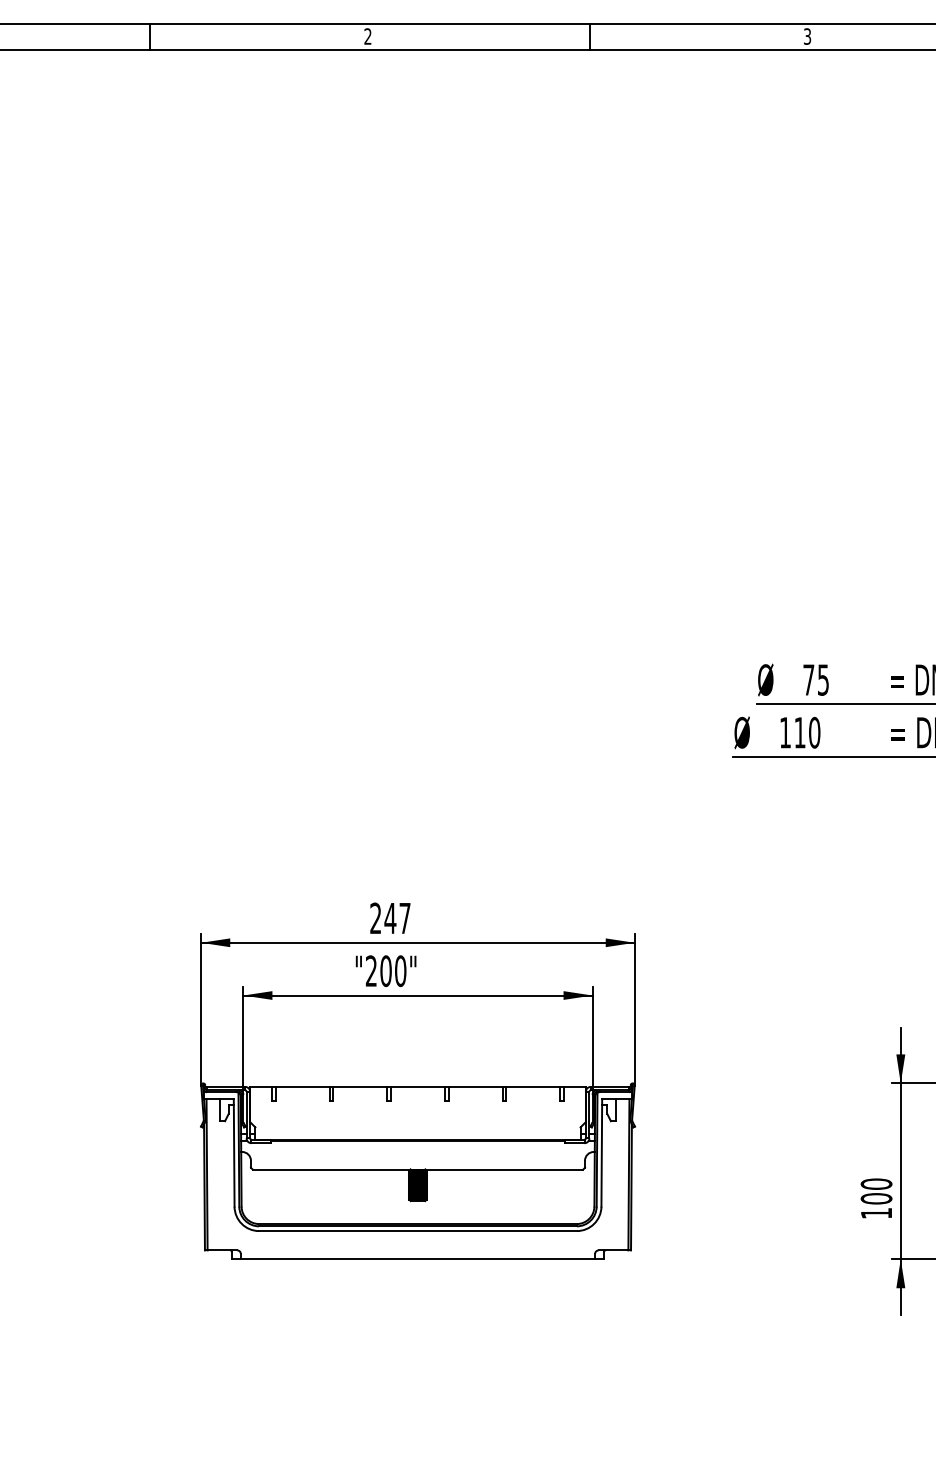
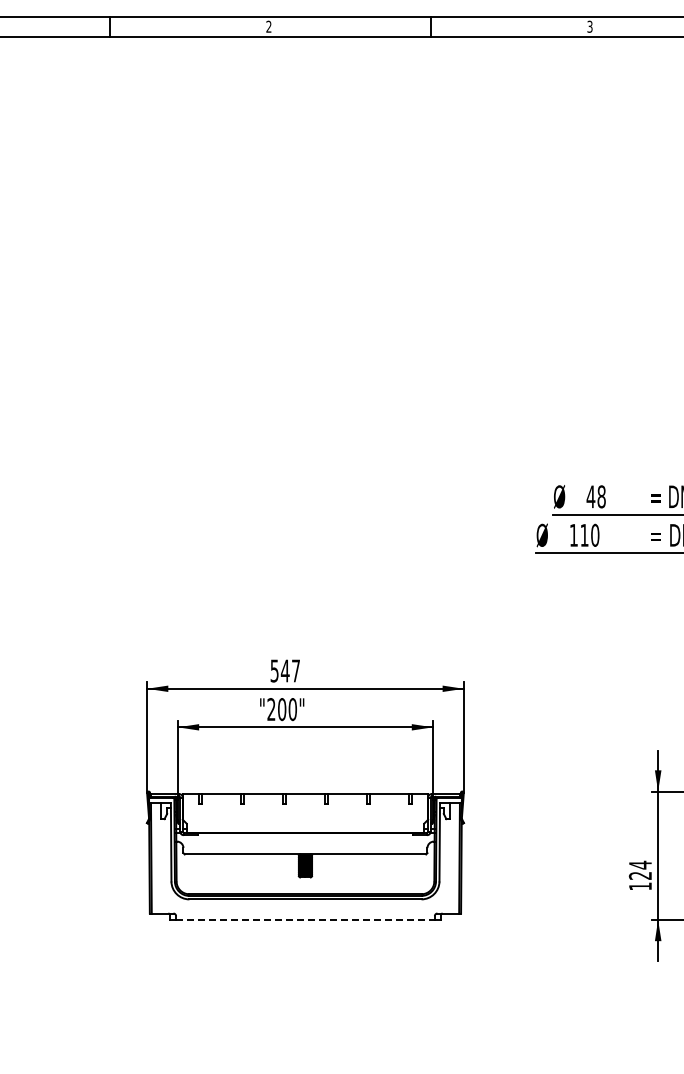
text: (815, 679) -> (595, 496), 75 -> 48
text: (375, 917) -> (274, 670), 247 -> 547
text: (876, 1190) -> (640, 869), 100 -> 124
line: (418, 1258) -> (305, 919), solid -> dashed

